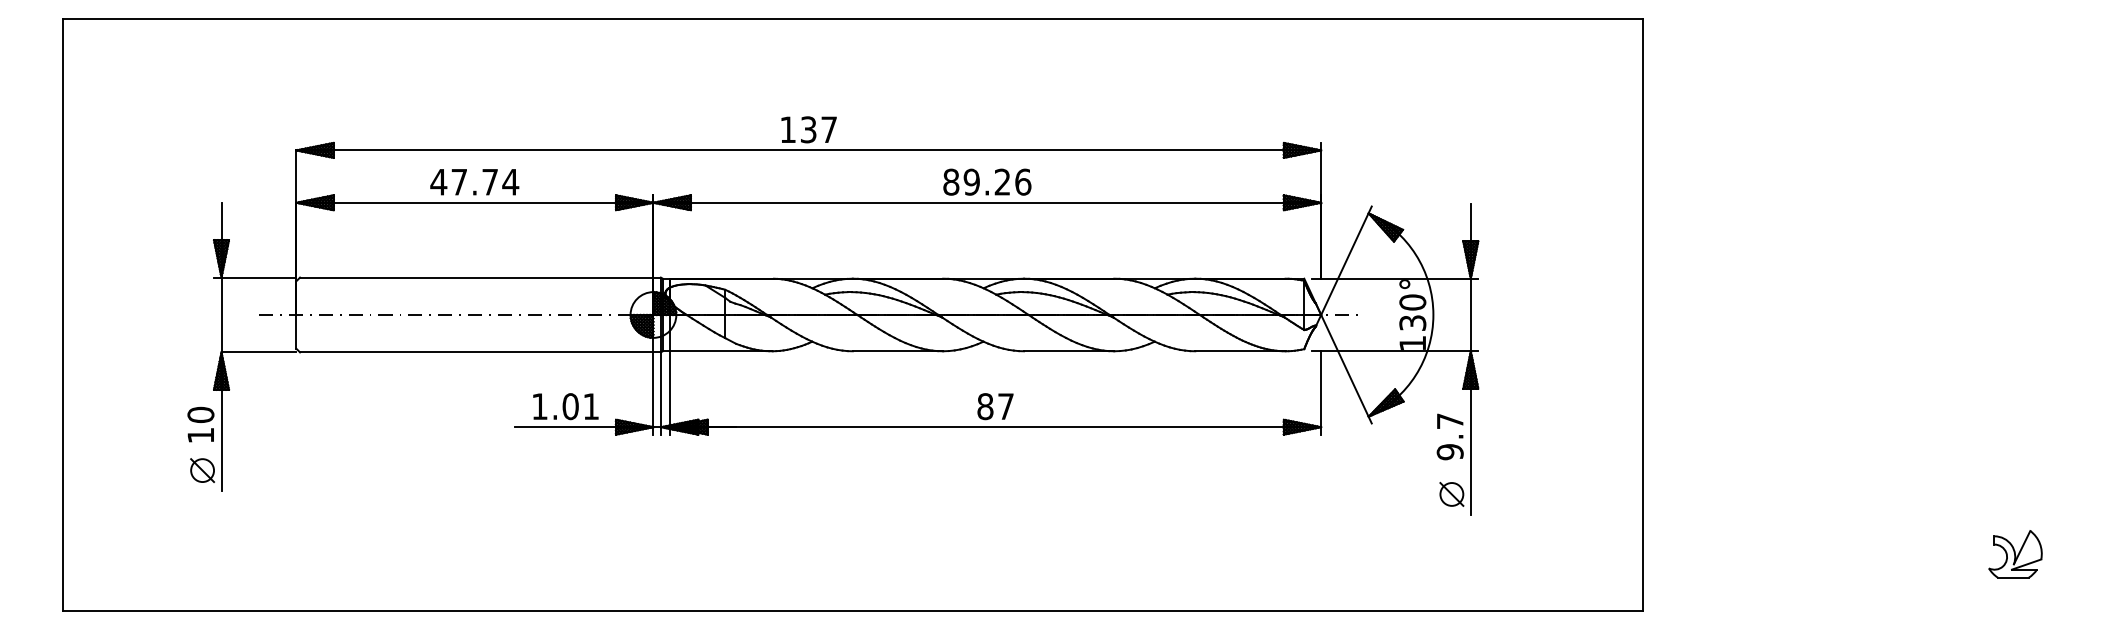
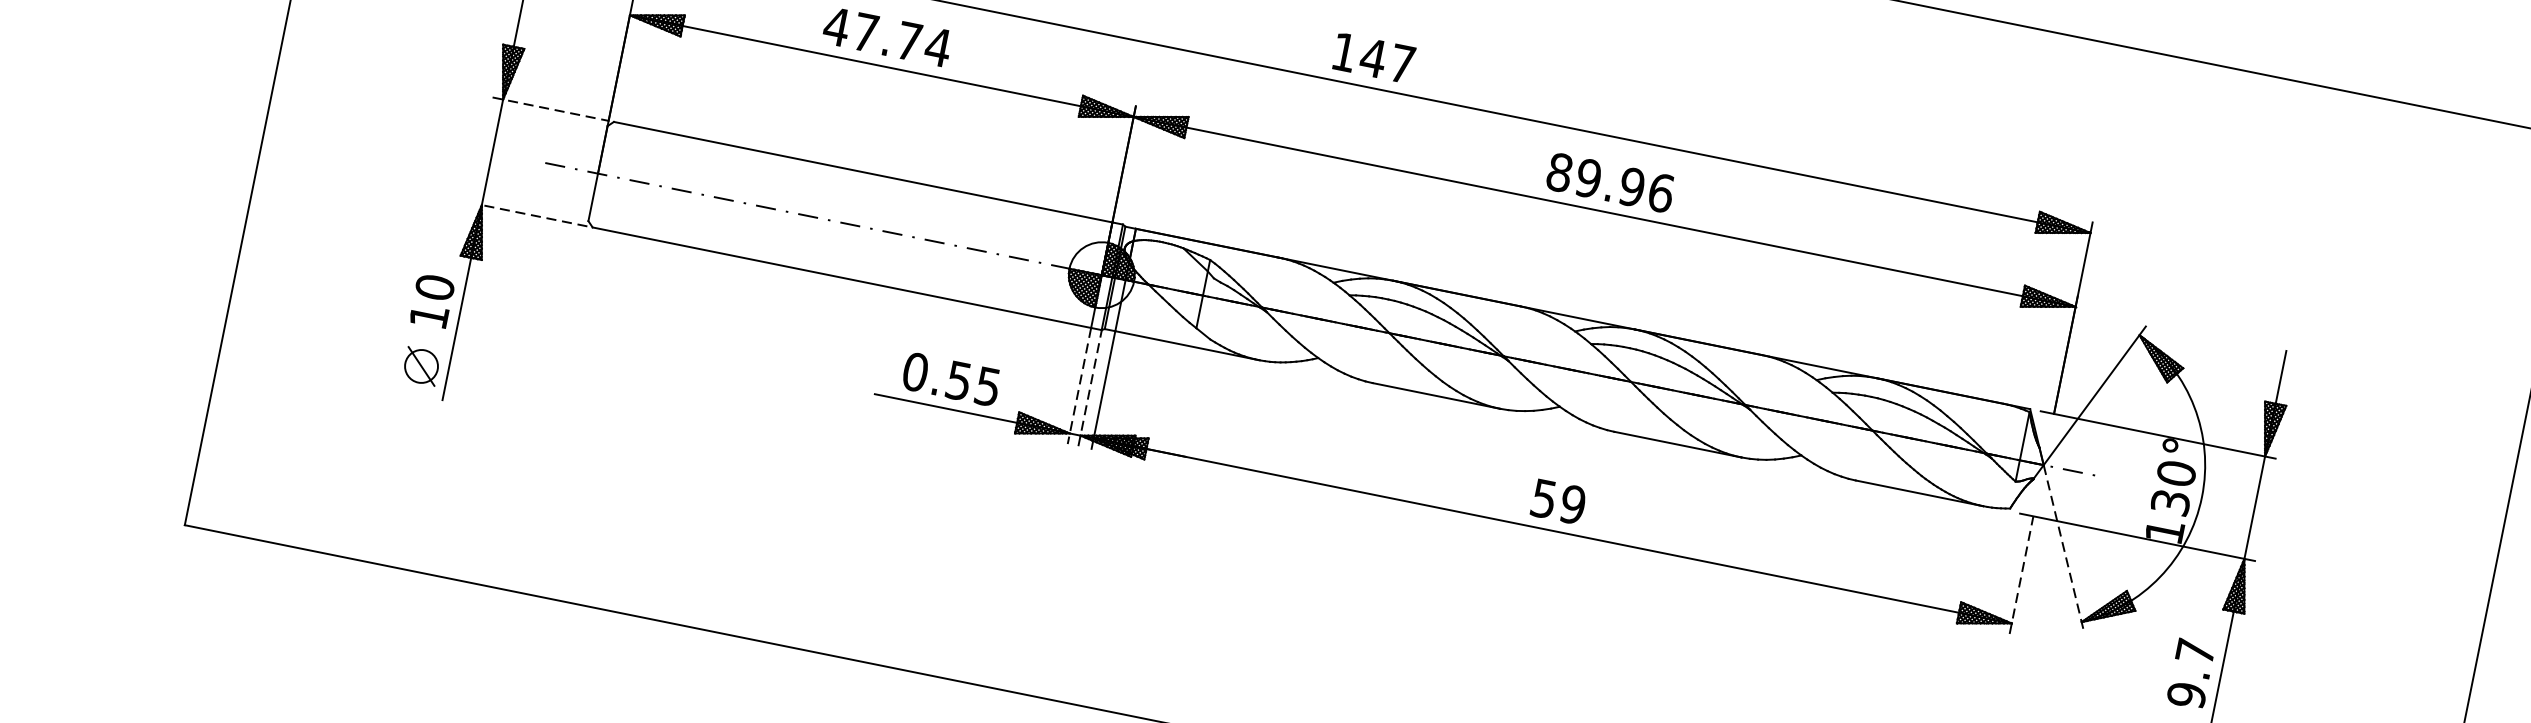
text: (808, 129) -> (1373, 57), 137 -> 147
text: (1002, 181) -> (1632, 186), 89.26 -> 89.96
line: (255, 277) -> (551, 109), solid -> dashed
line: (258, 352) -> (533, 215), solid -> dashed
line: (1346, 369) -> (2063, 549), solid -> dashed
line: (1321, 392) -> (2022, 574), solid -> dashed
line: (661, 393) -> (1090, 388), solid -> dashed
line: (653, 394) -> (1079, 387), solid -> dashed
text: (564, 406) -> (950, 378), 1.01 -> 0.55
text: (995, 406) -> (1558, 501), 87 -> 59

